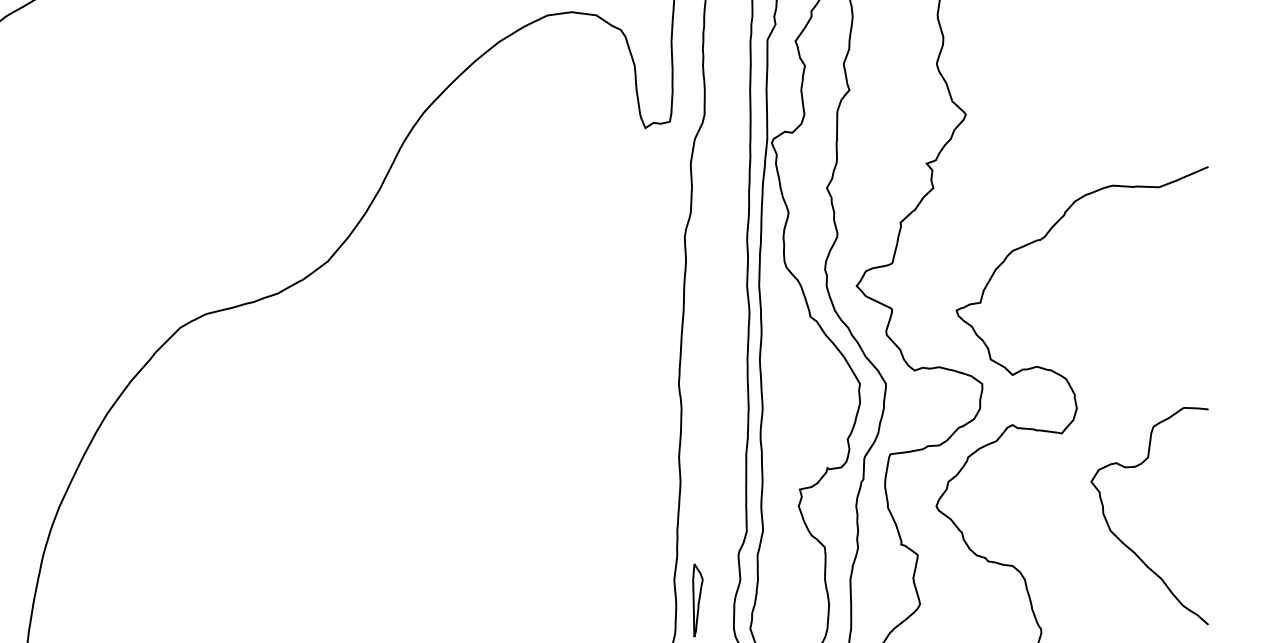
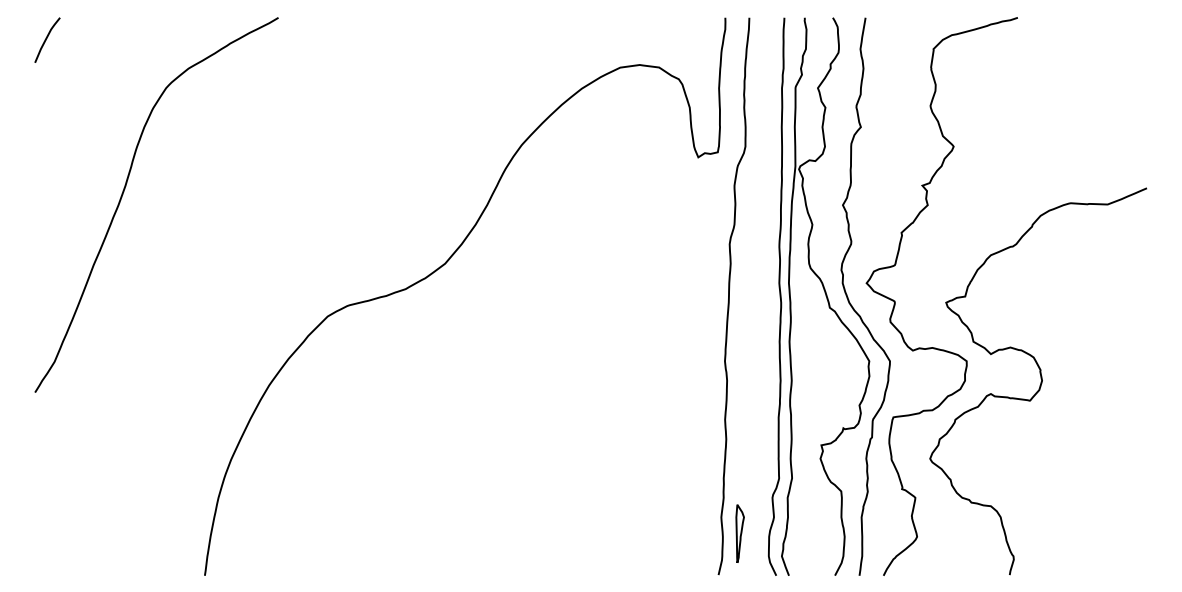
curve: (1127, 544) -> (1082, 489), removed

